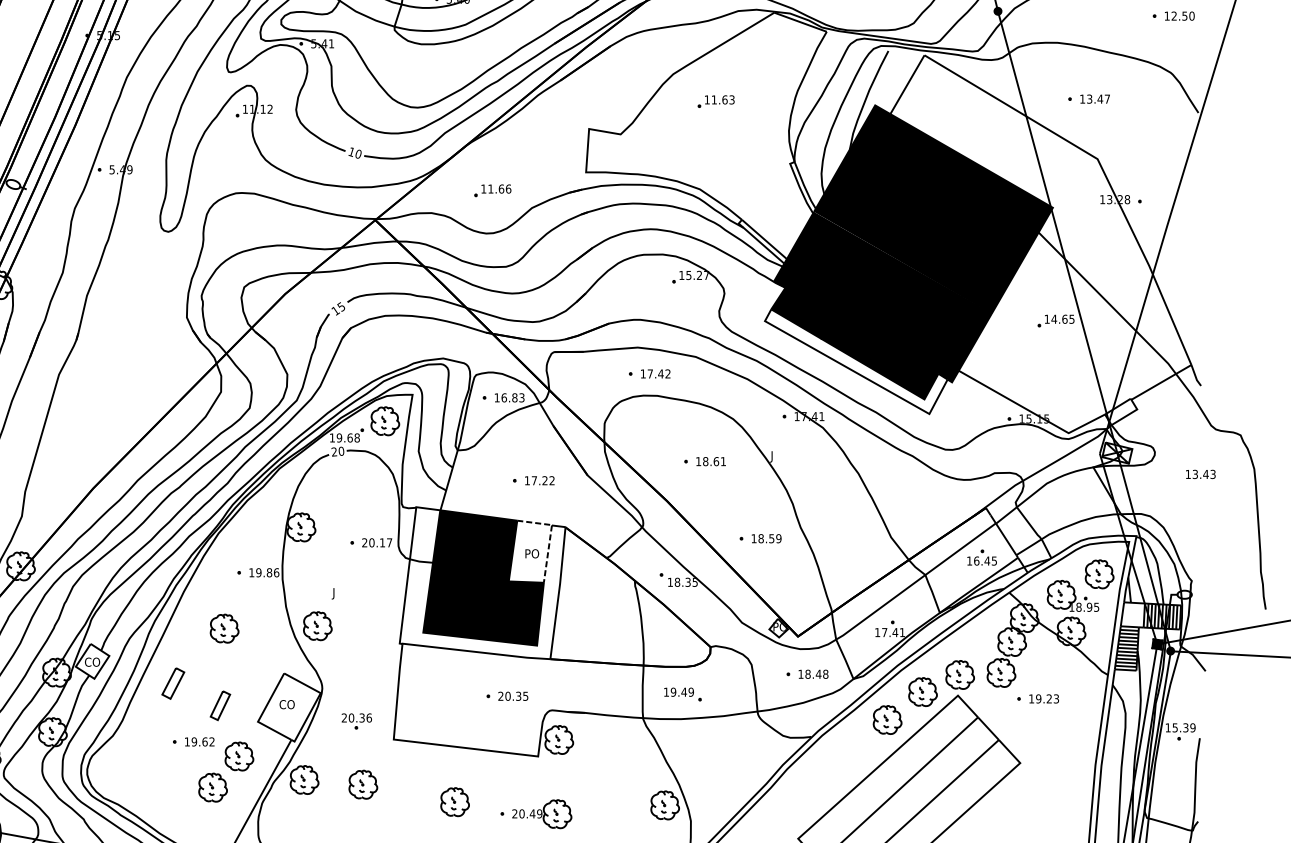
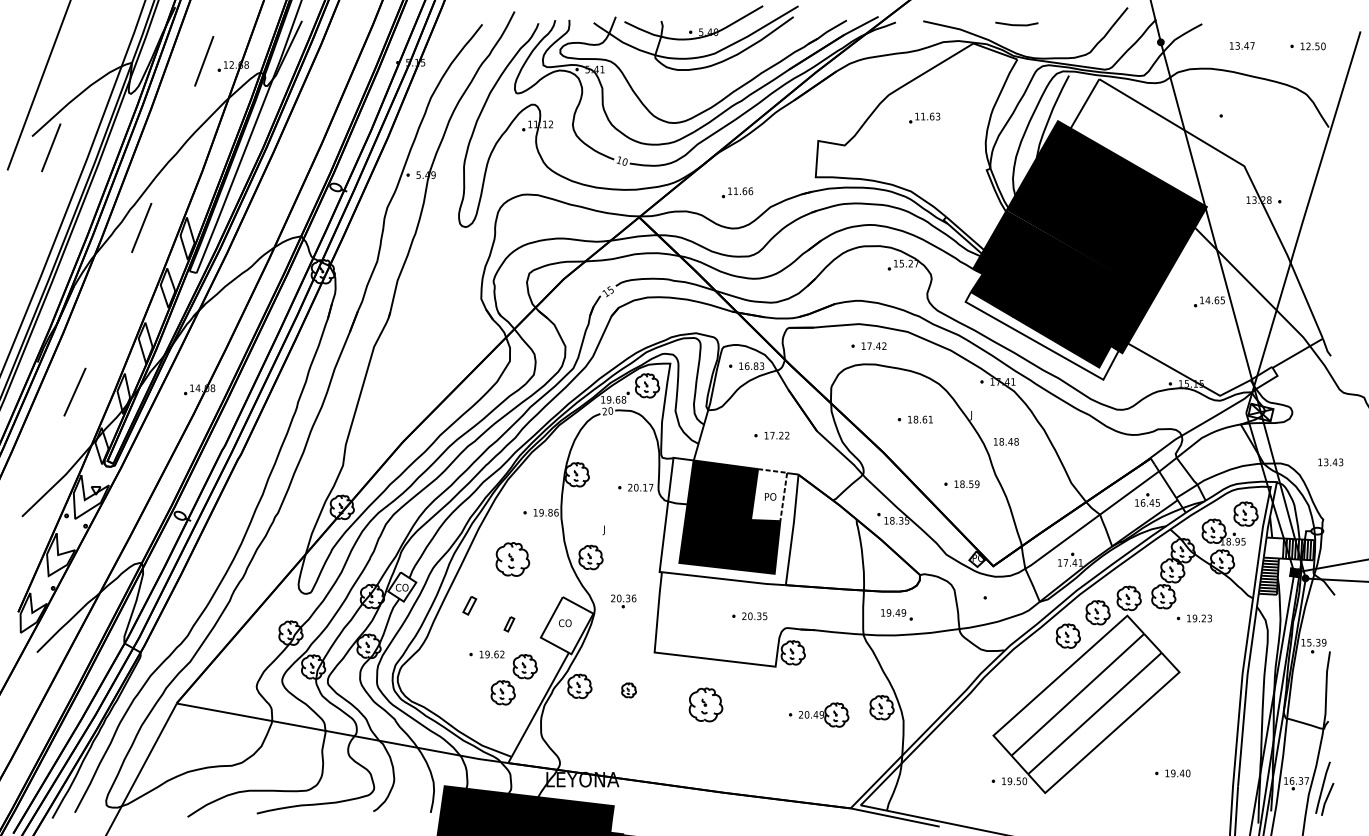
text: (1095, 98) -> (1242, 45), moved
text: (1200, 474) -> (1330, 462), moved
part: (224, 628) -> (512, 559), size x1.4
text: (813, 673) -> (1006, 441), moved
part: (172, 683) -> (469, 605), size x0.7
part: (220, 706) -> (509, 624), size x0.6
part: (356, 721) -> (623, 601), moved
part: (362, 784) -> (628, 690), size x0.6
part: (454, 801) -> (705, 704), size x1.4
part: (536, 813) -> (819, 714), moved

